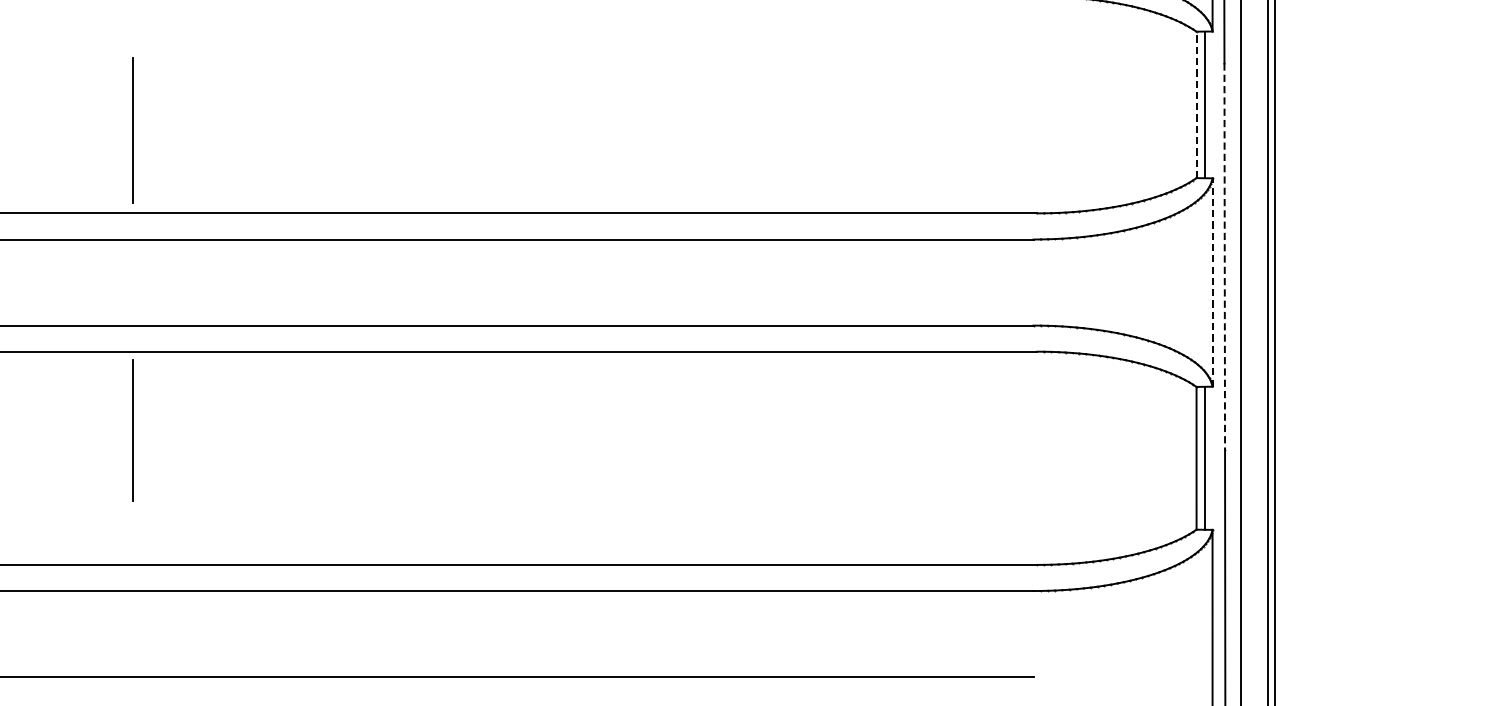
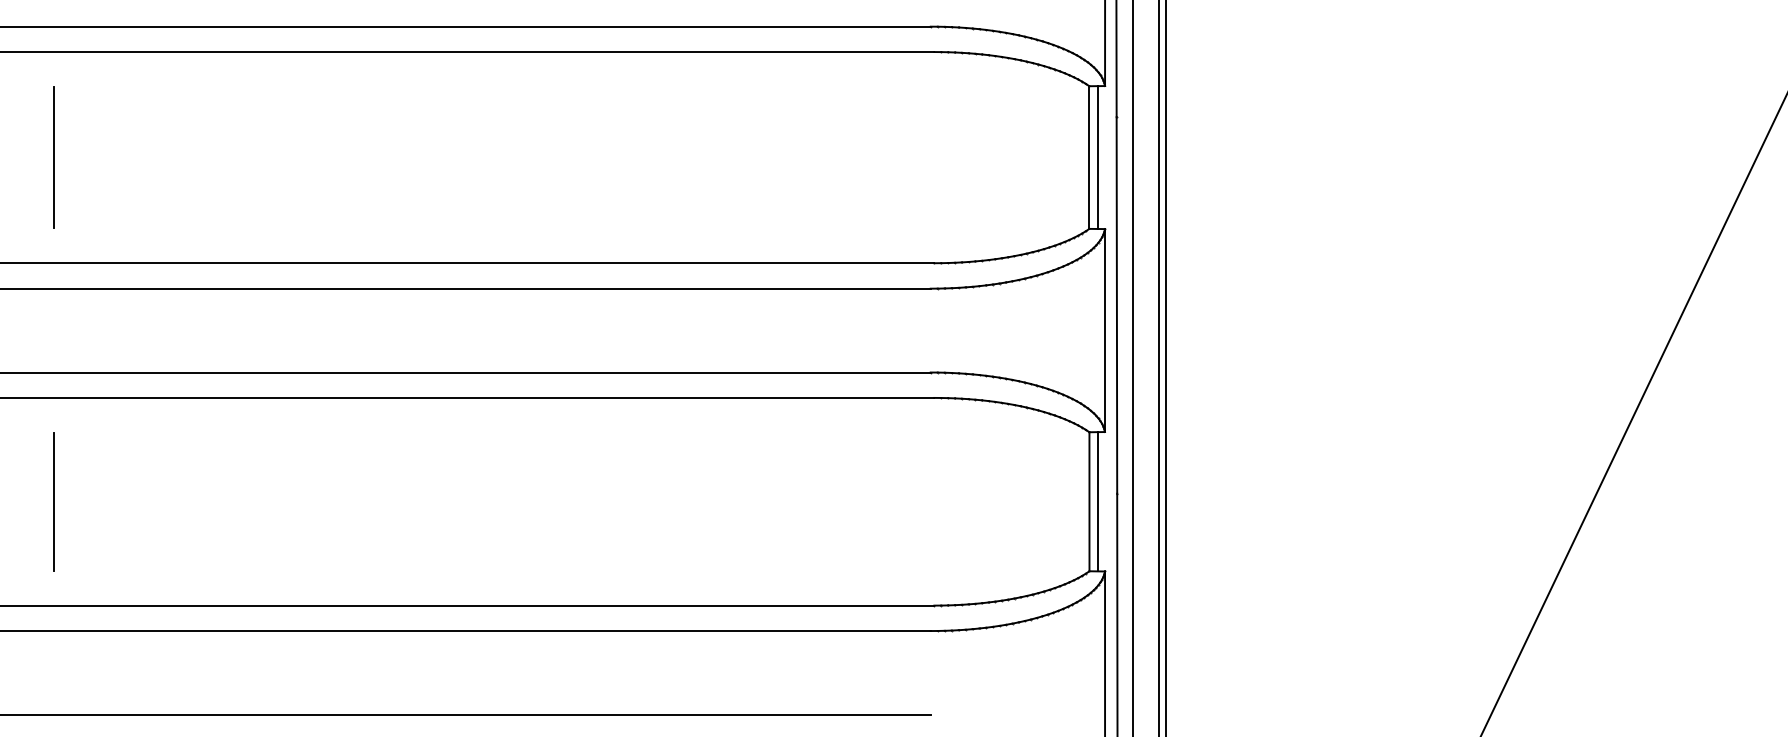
line: (1196, 104) -> (1089, 157), dashed -> solid
line: (132, 130) -> (53, 157), moved
line: (1224, 256) -> (1116, 305), dashed -> solid
line: (1213, 282) -> (1105, 330), dashed -> solid
line: (132, 430) -> (53, 501), moved

